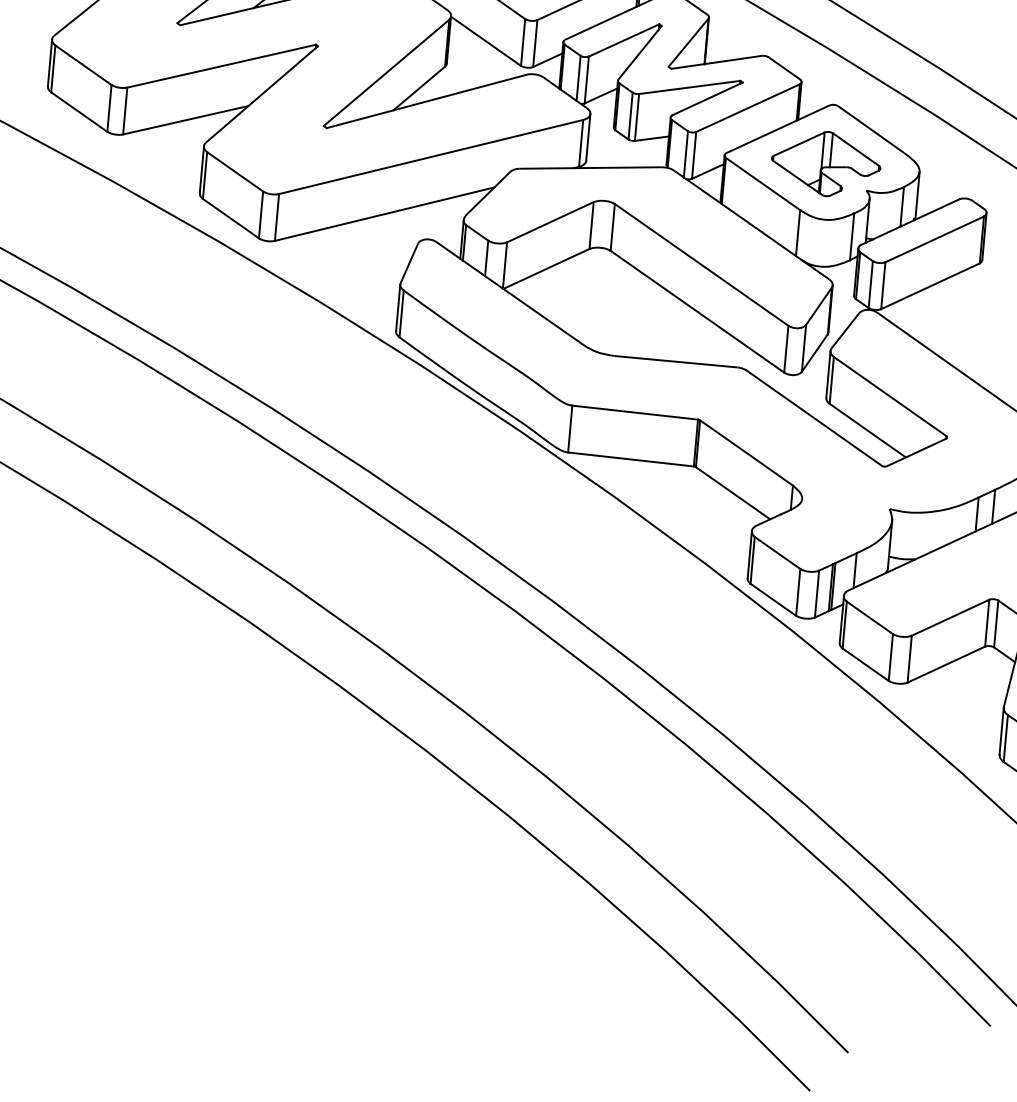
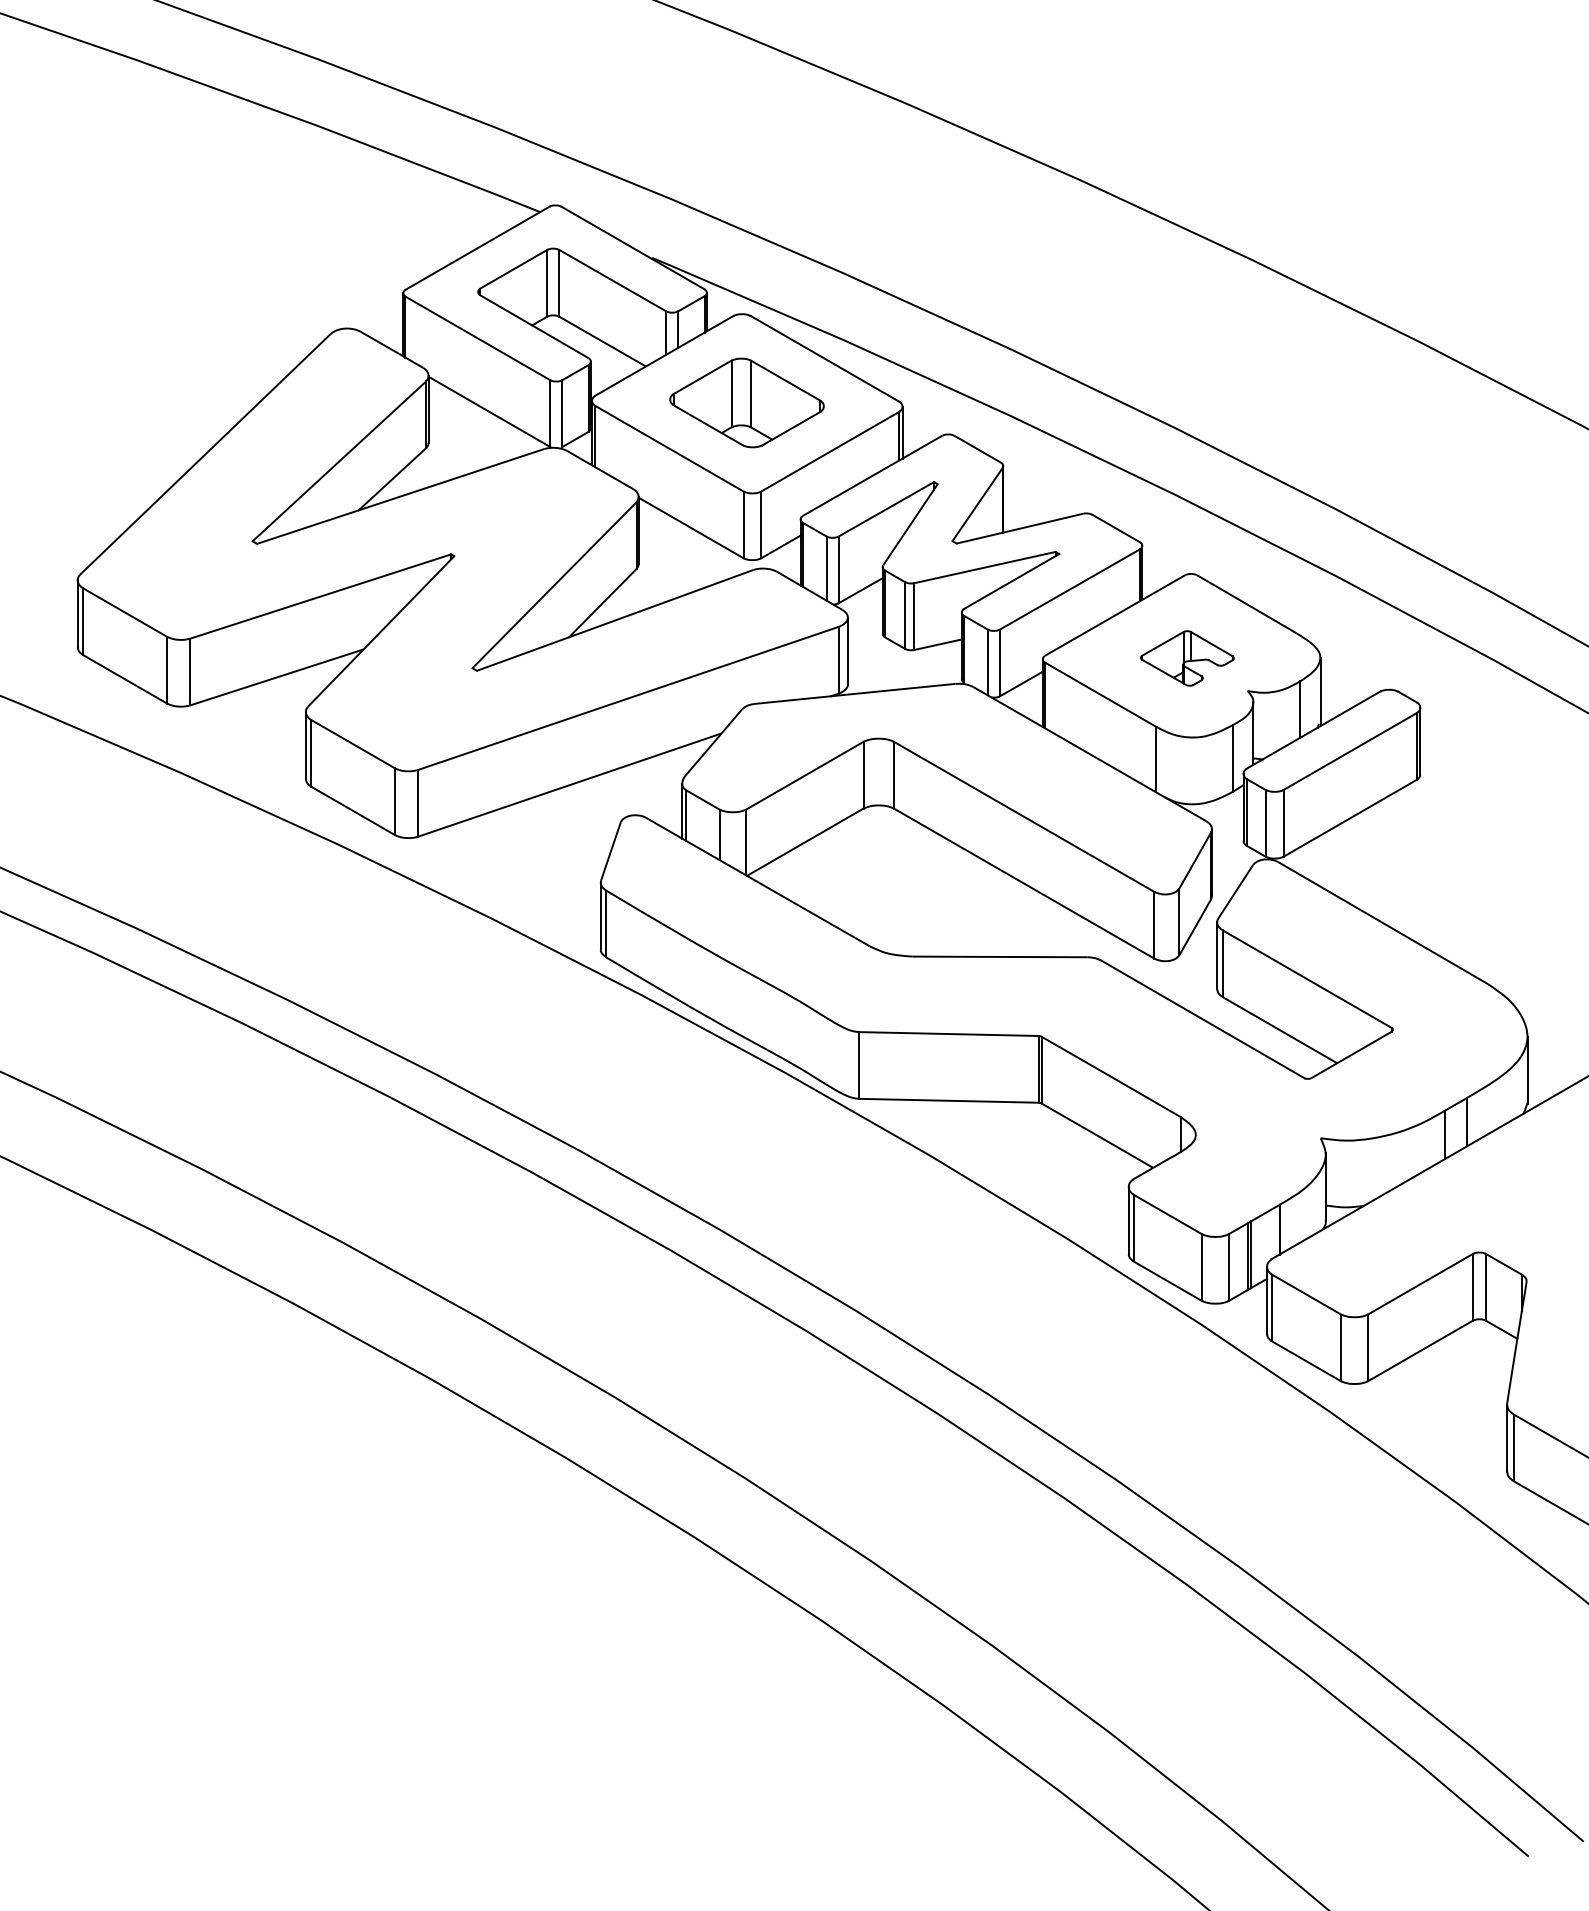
part: (826, 163) -> (1187, 658), size x0.6

